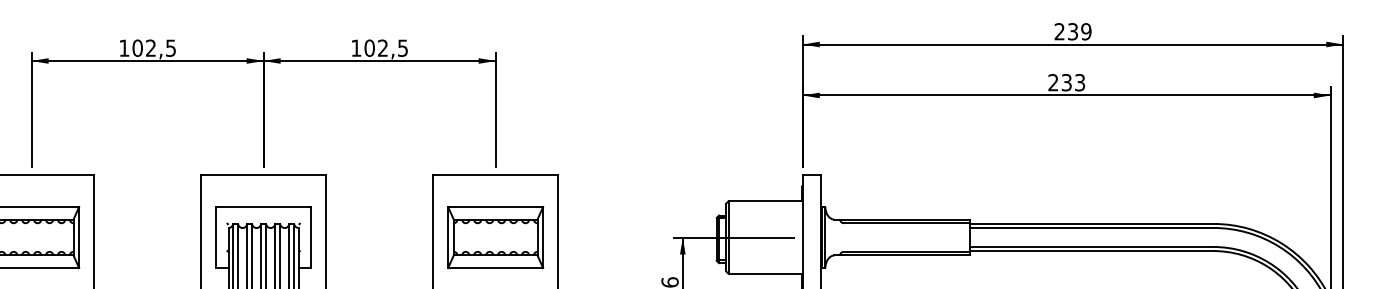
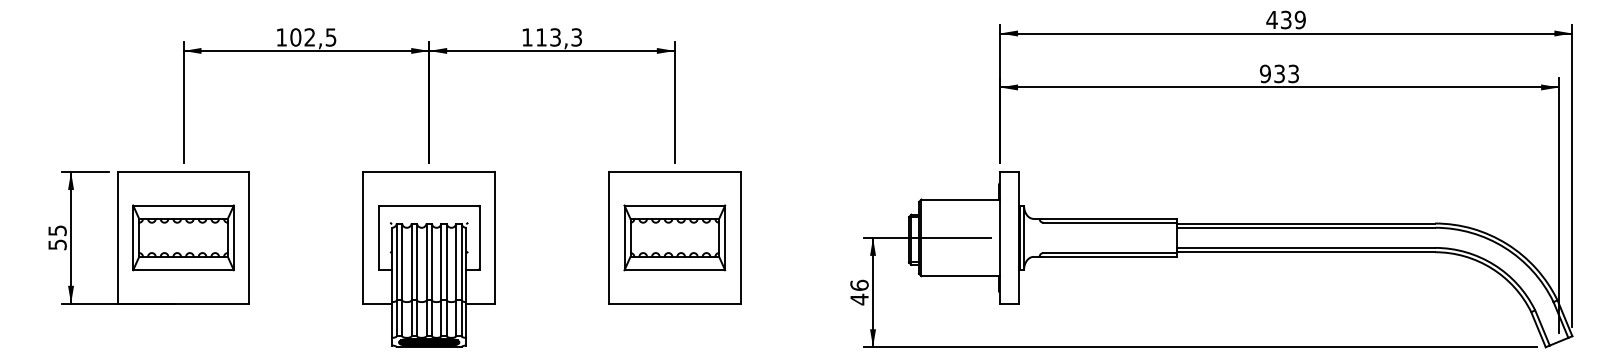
text: (1059, 31) -> (1271, 19), 239 -> 439
text: (385, 48) -> (558, 37), 102,5 -> 113,3
text: (1053, 82) -> (1265, 73), 233 -> 933

